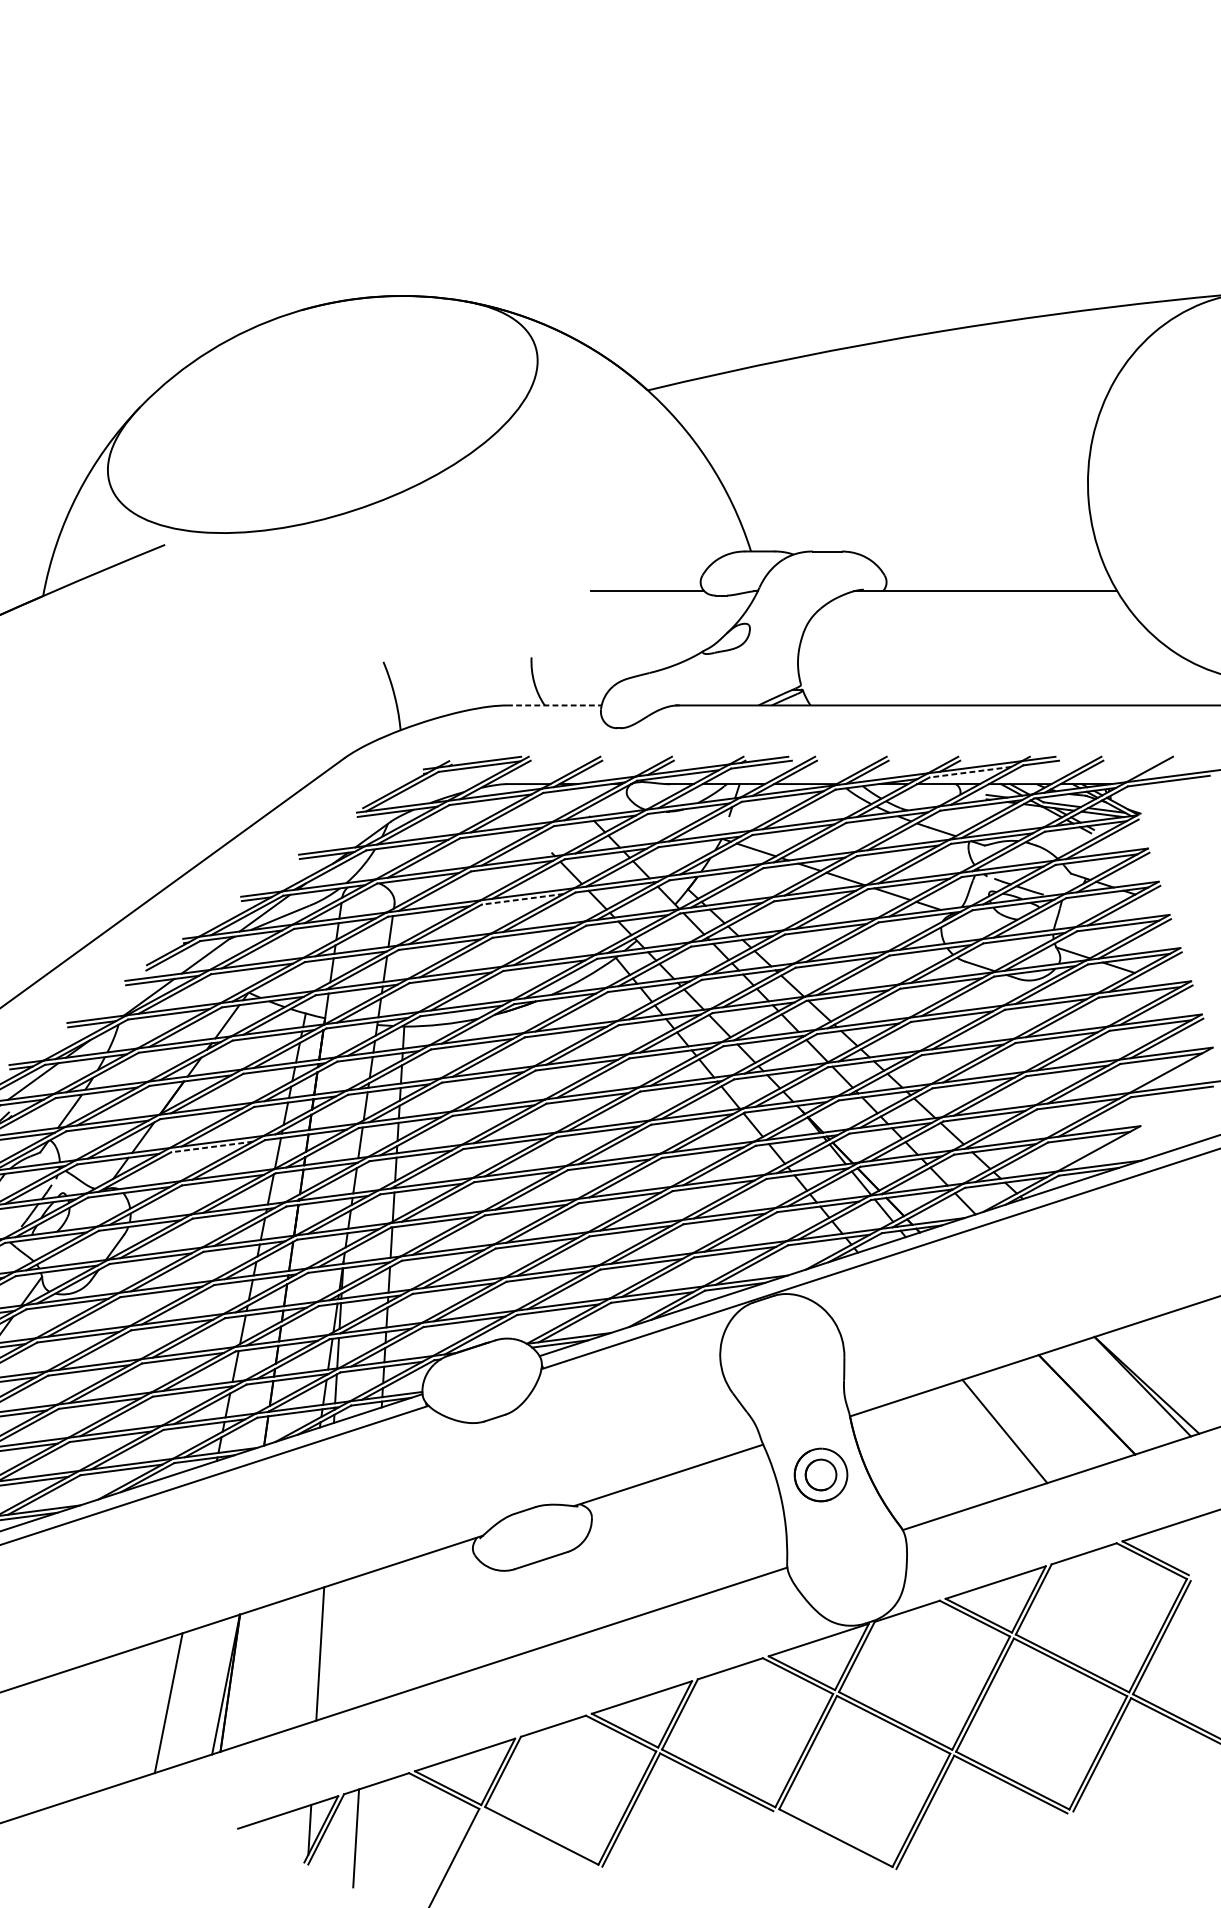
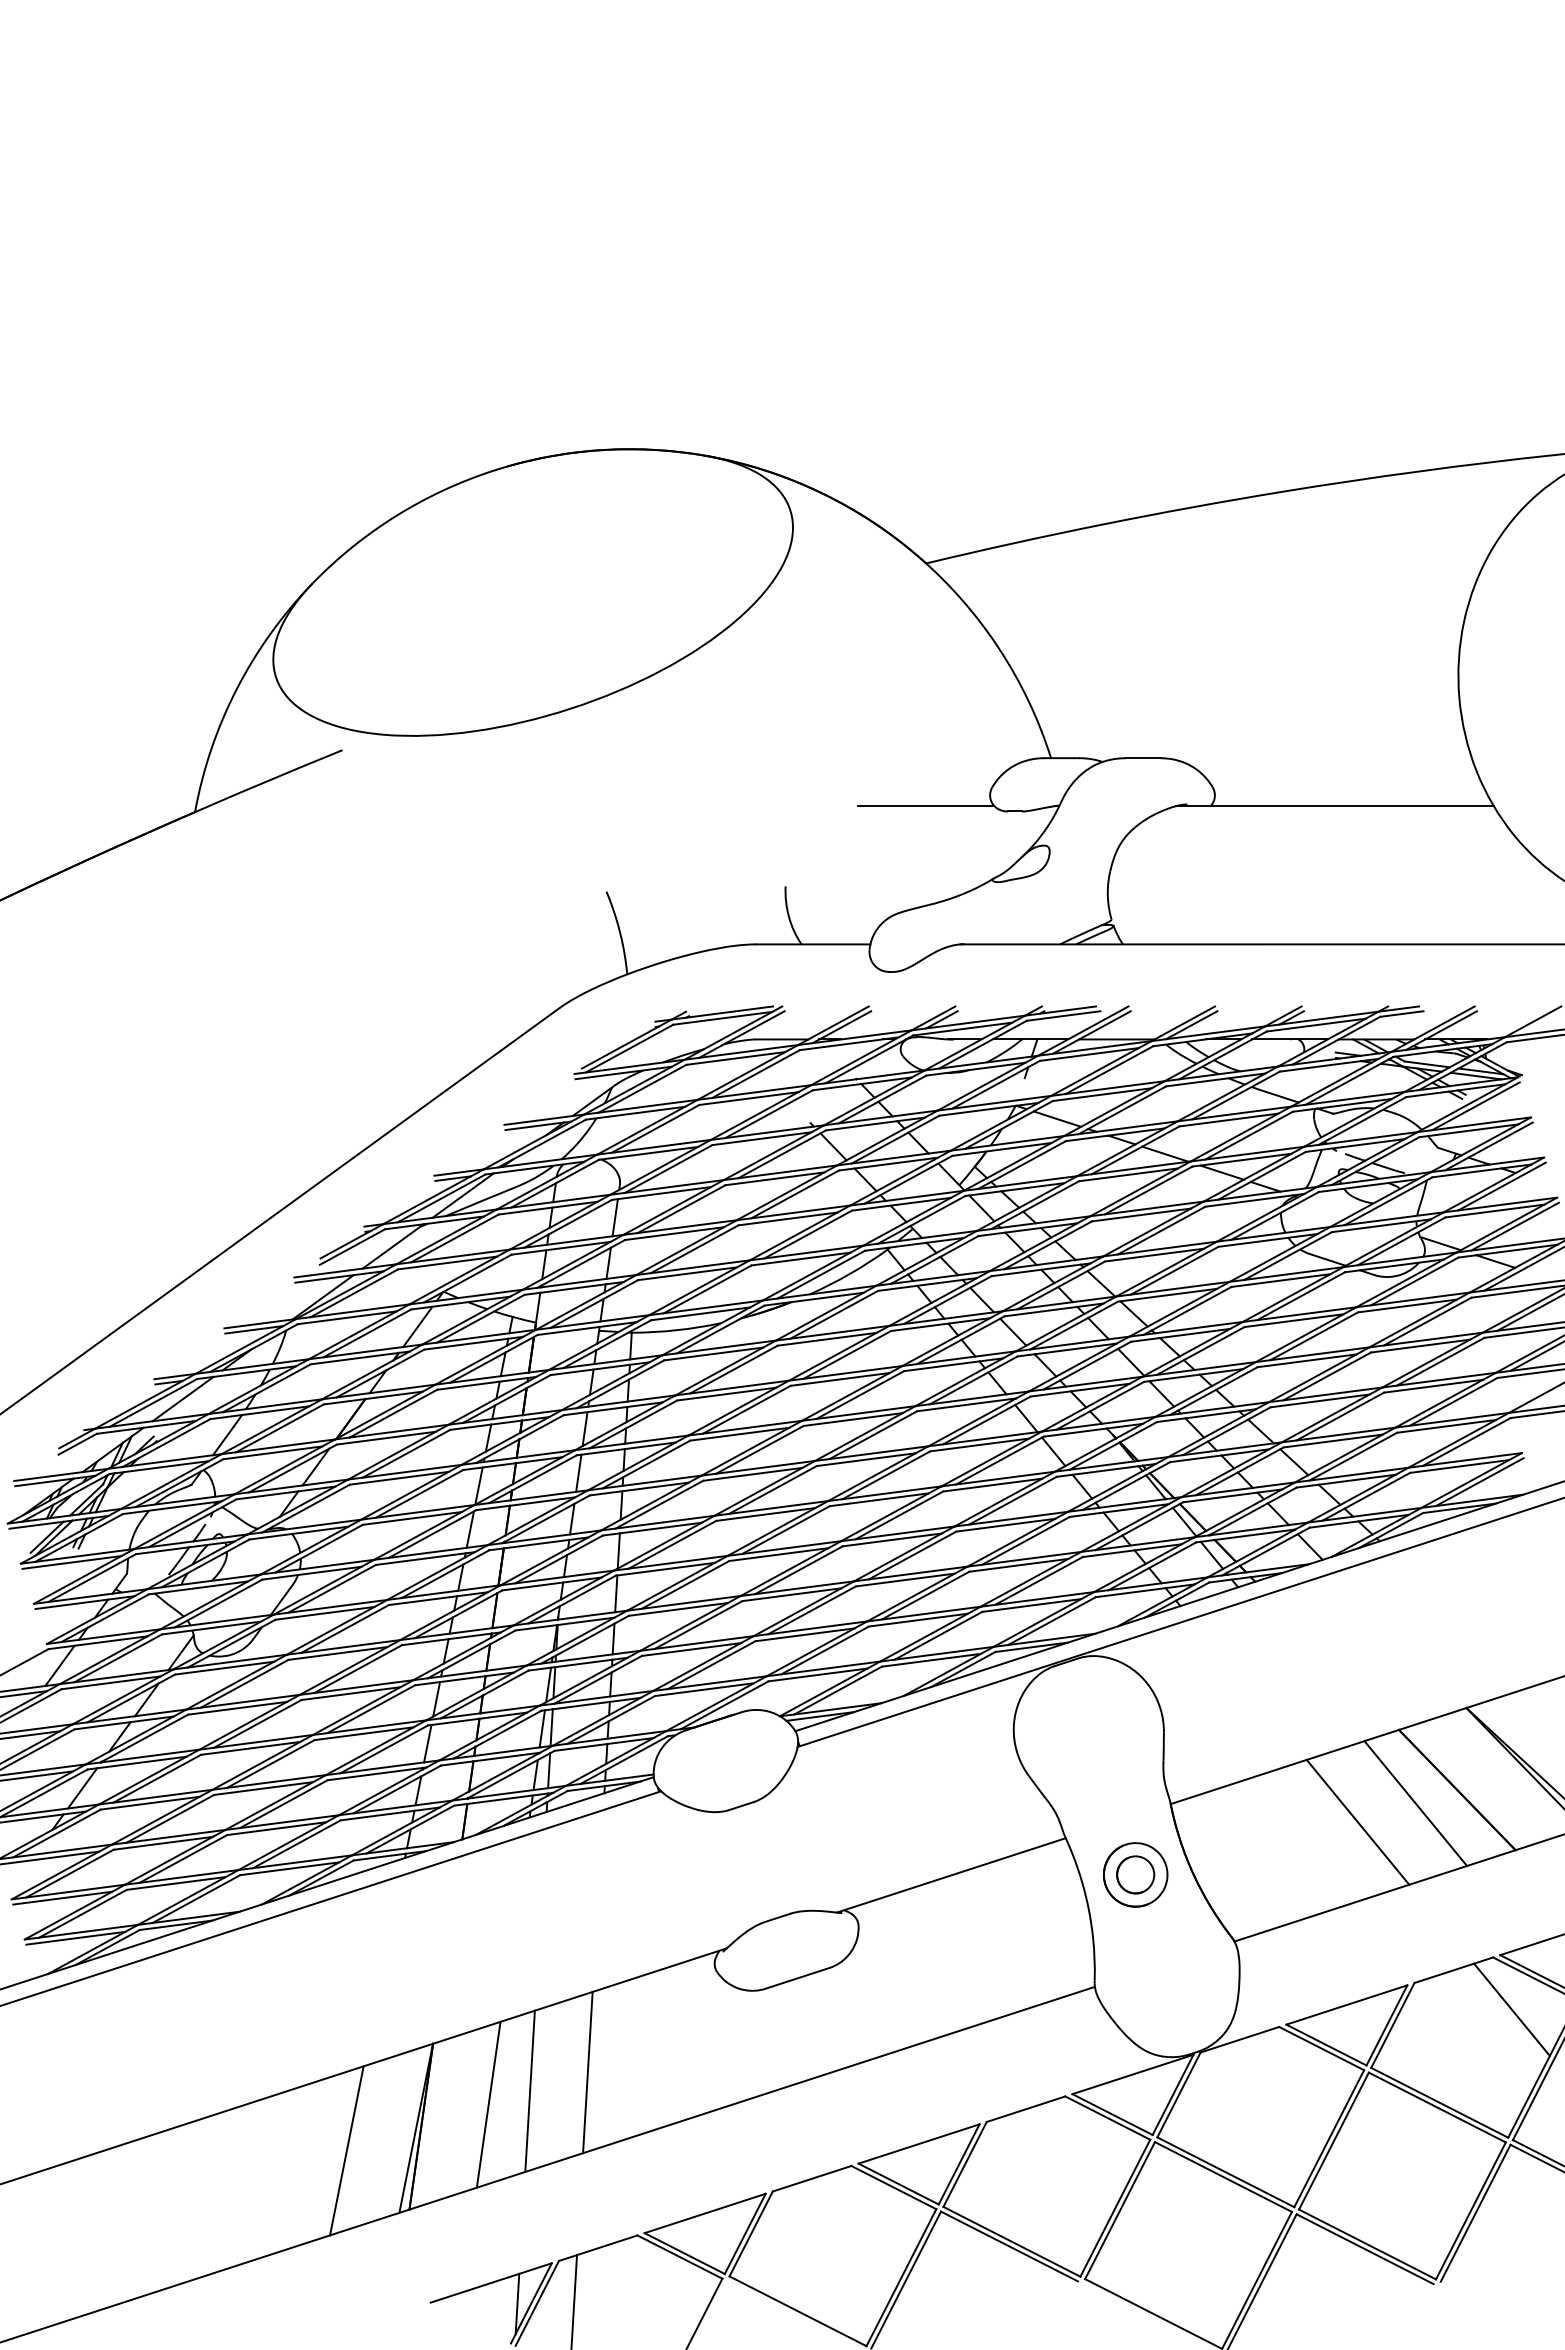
line: (554, 705) -> (813, 944), dashed -> solid
line: (970, 772) -> (1316, 1025), dashed -> solid
line: (522, 899) -> (774, 1178), dashed -> solid
line: (212, 1147) -> (399, 1478), dashed -> solid
line: (1105, 1150) -> (1479, 1482), added
line: (1052, 1415) -> (1415, 1803), added
line: (1131, 1586) -> (1511, 2009), added
line: (367, 1638) -> (587, 2072), added
line: (285, 1664) -> (488, 2104), added

